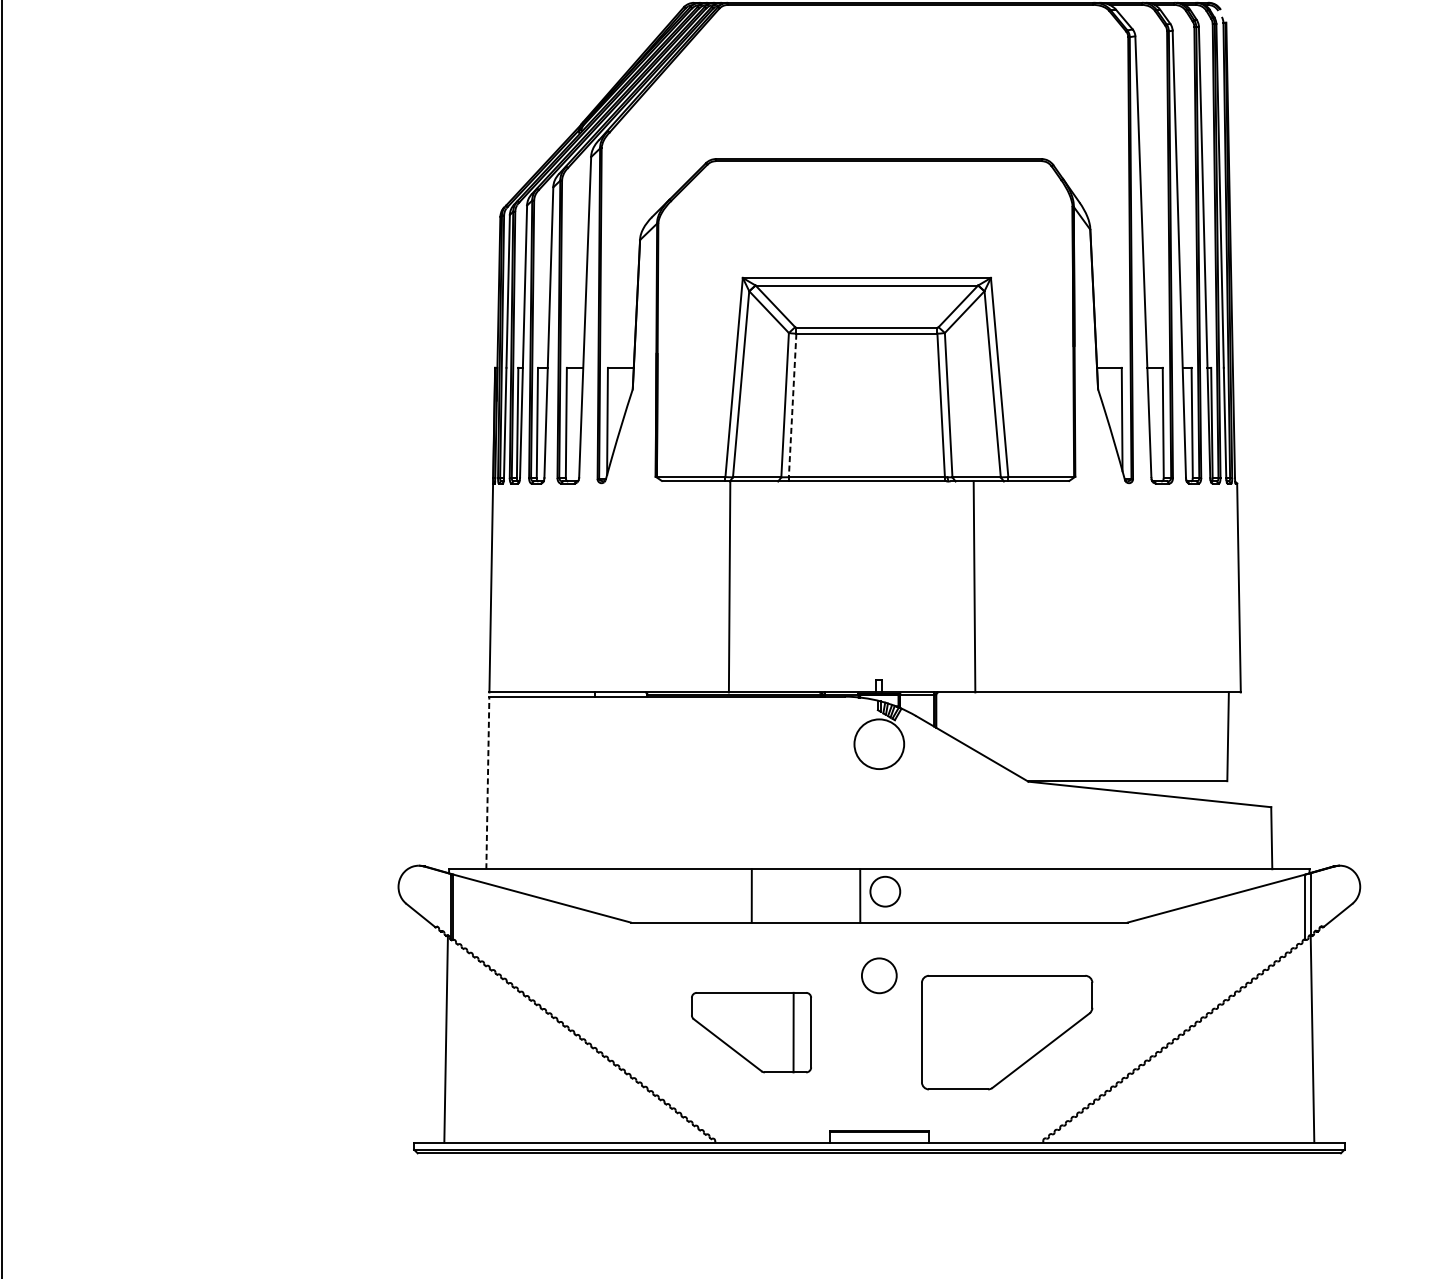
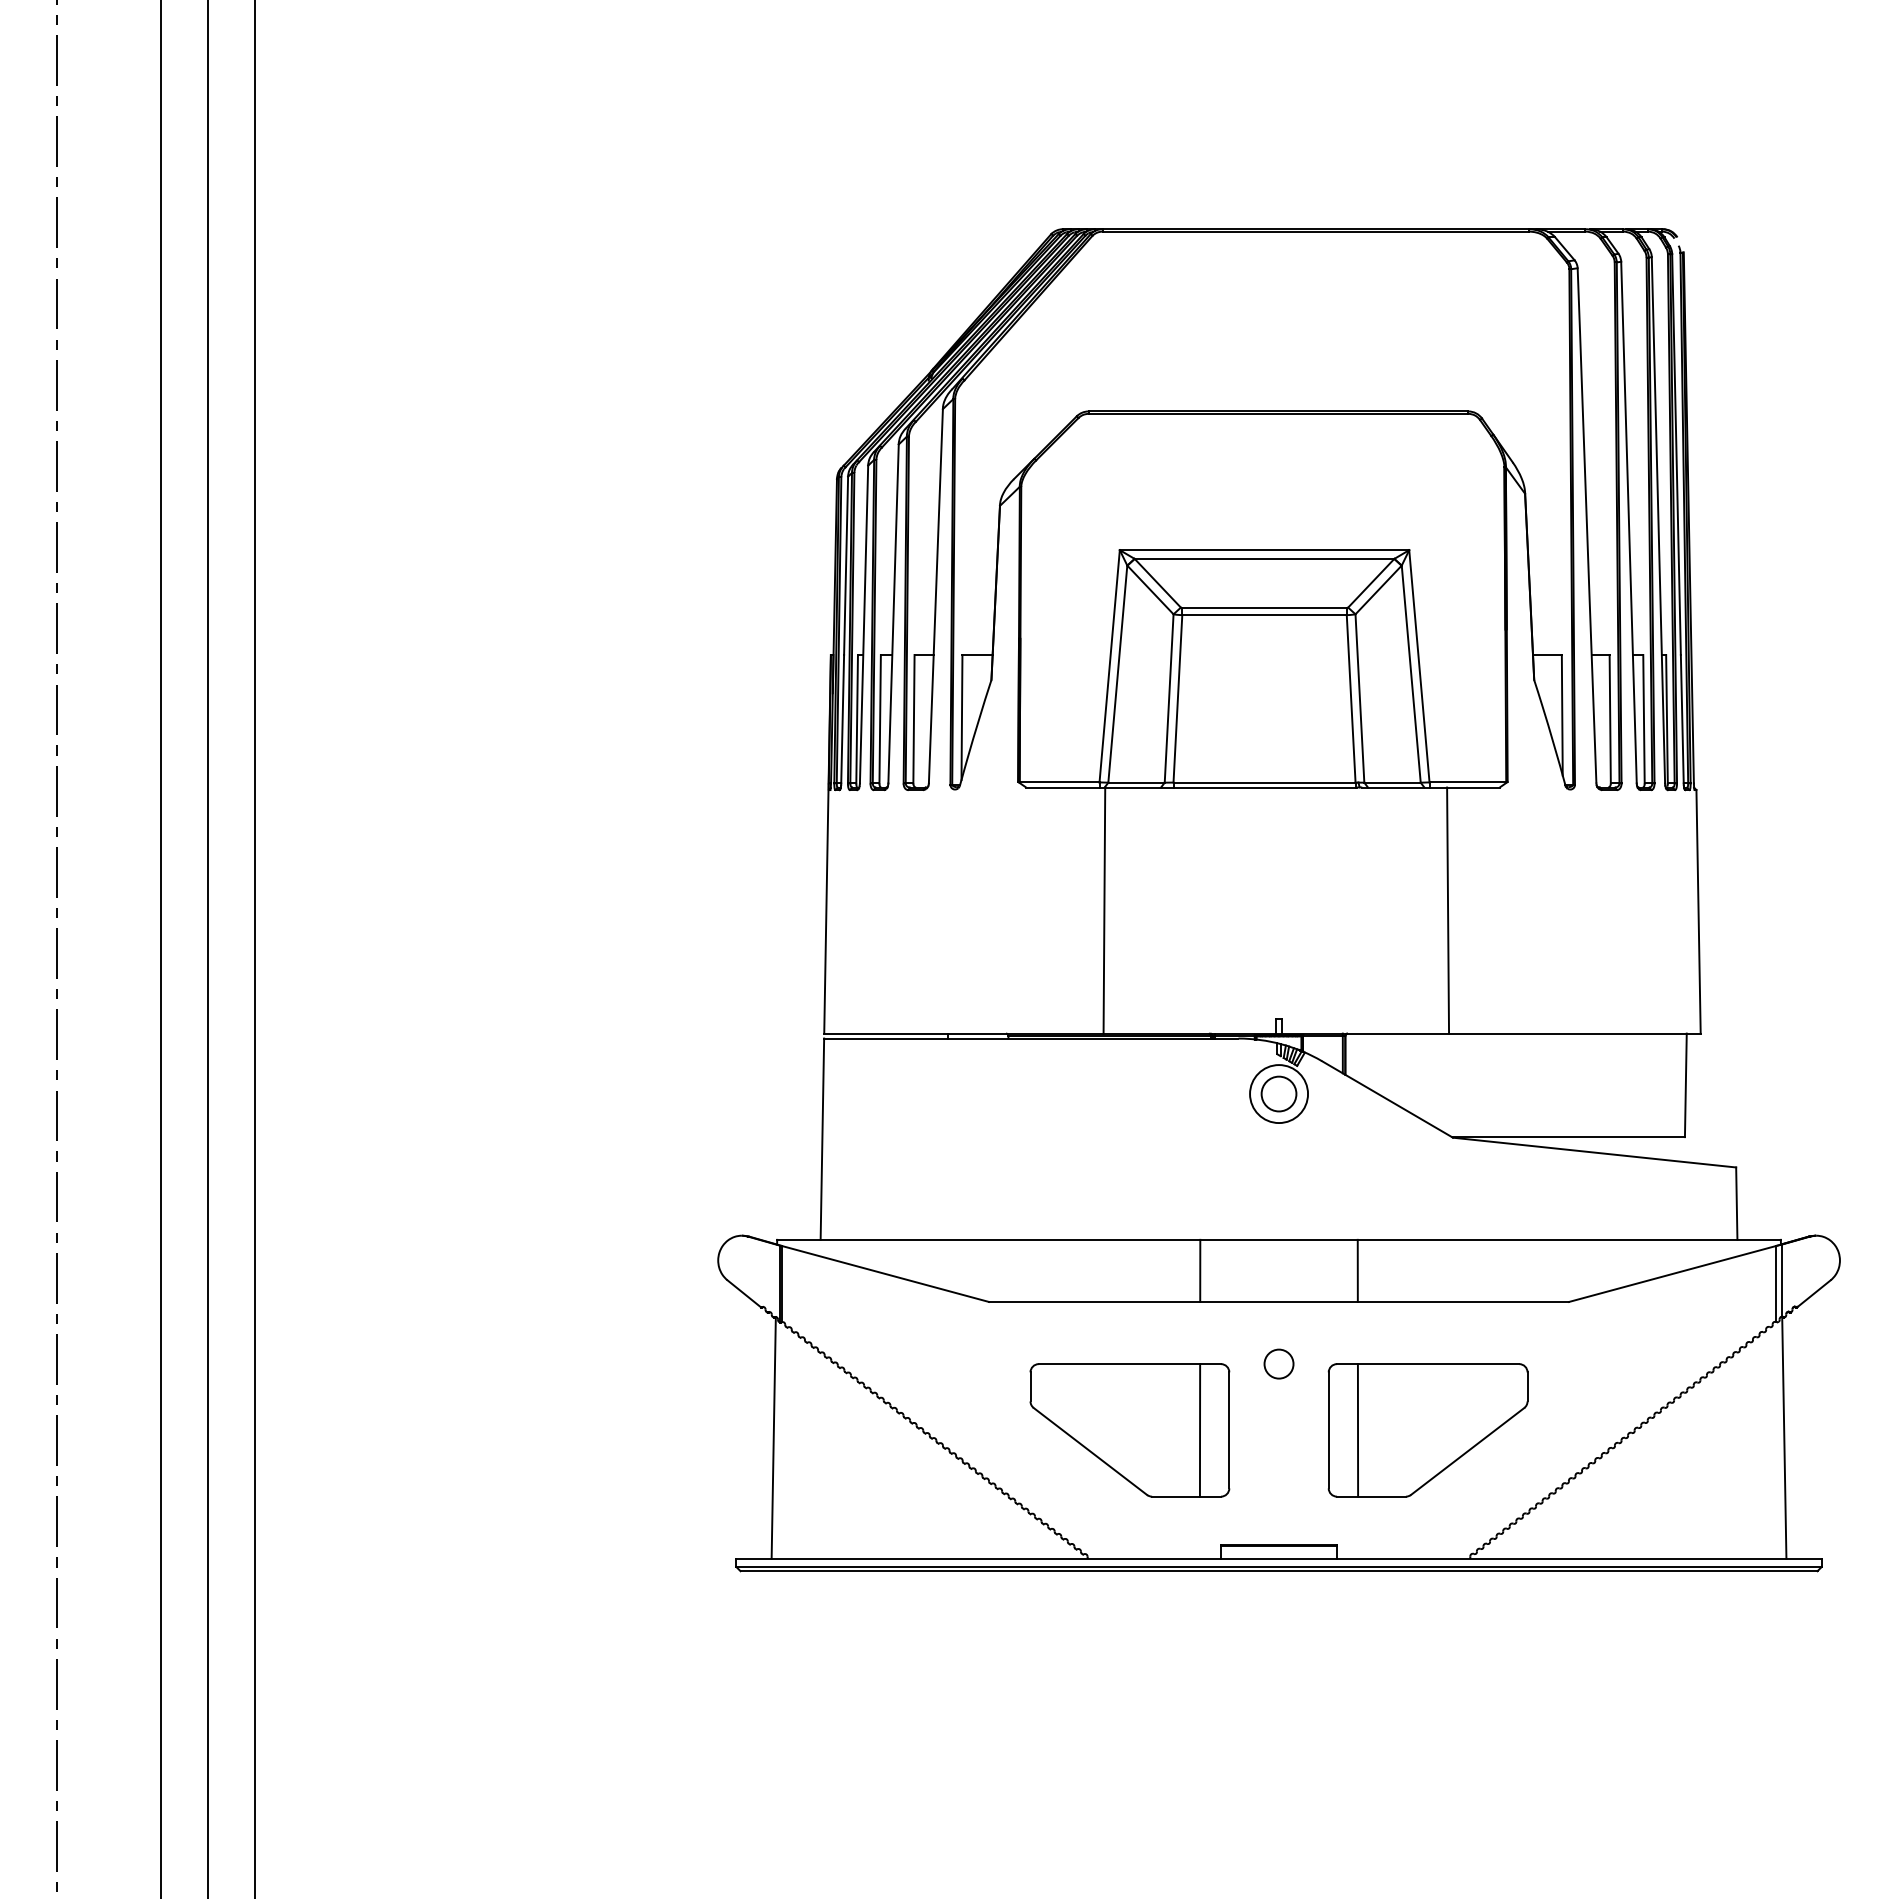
line: (792, 405) -> (1177, 698), dashed -> solid
line: (974, 586) -> (1448, 910), moved
line: (487, 783) -> (822, 1139), dashed -> solid
circle: (884, 891) -> (1278, 1093), moved
line: (751, 895) -> (1200, 1270), moved
line: (860, 895) -> (1357, 1270), moved
circle: (878, 975) -> (1278, 1363), size x0.71
part: (751, 1032) -> (1129, 1430), size x1.43
line: (946, 1032) -> (1357, 1430), added

